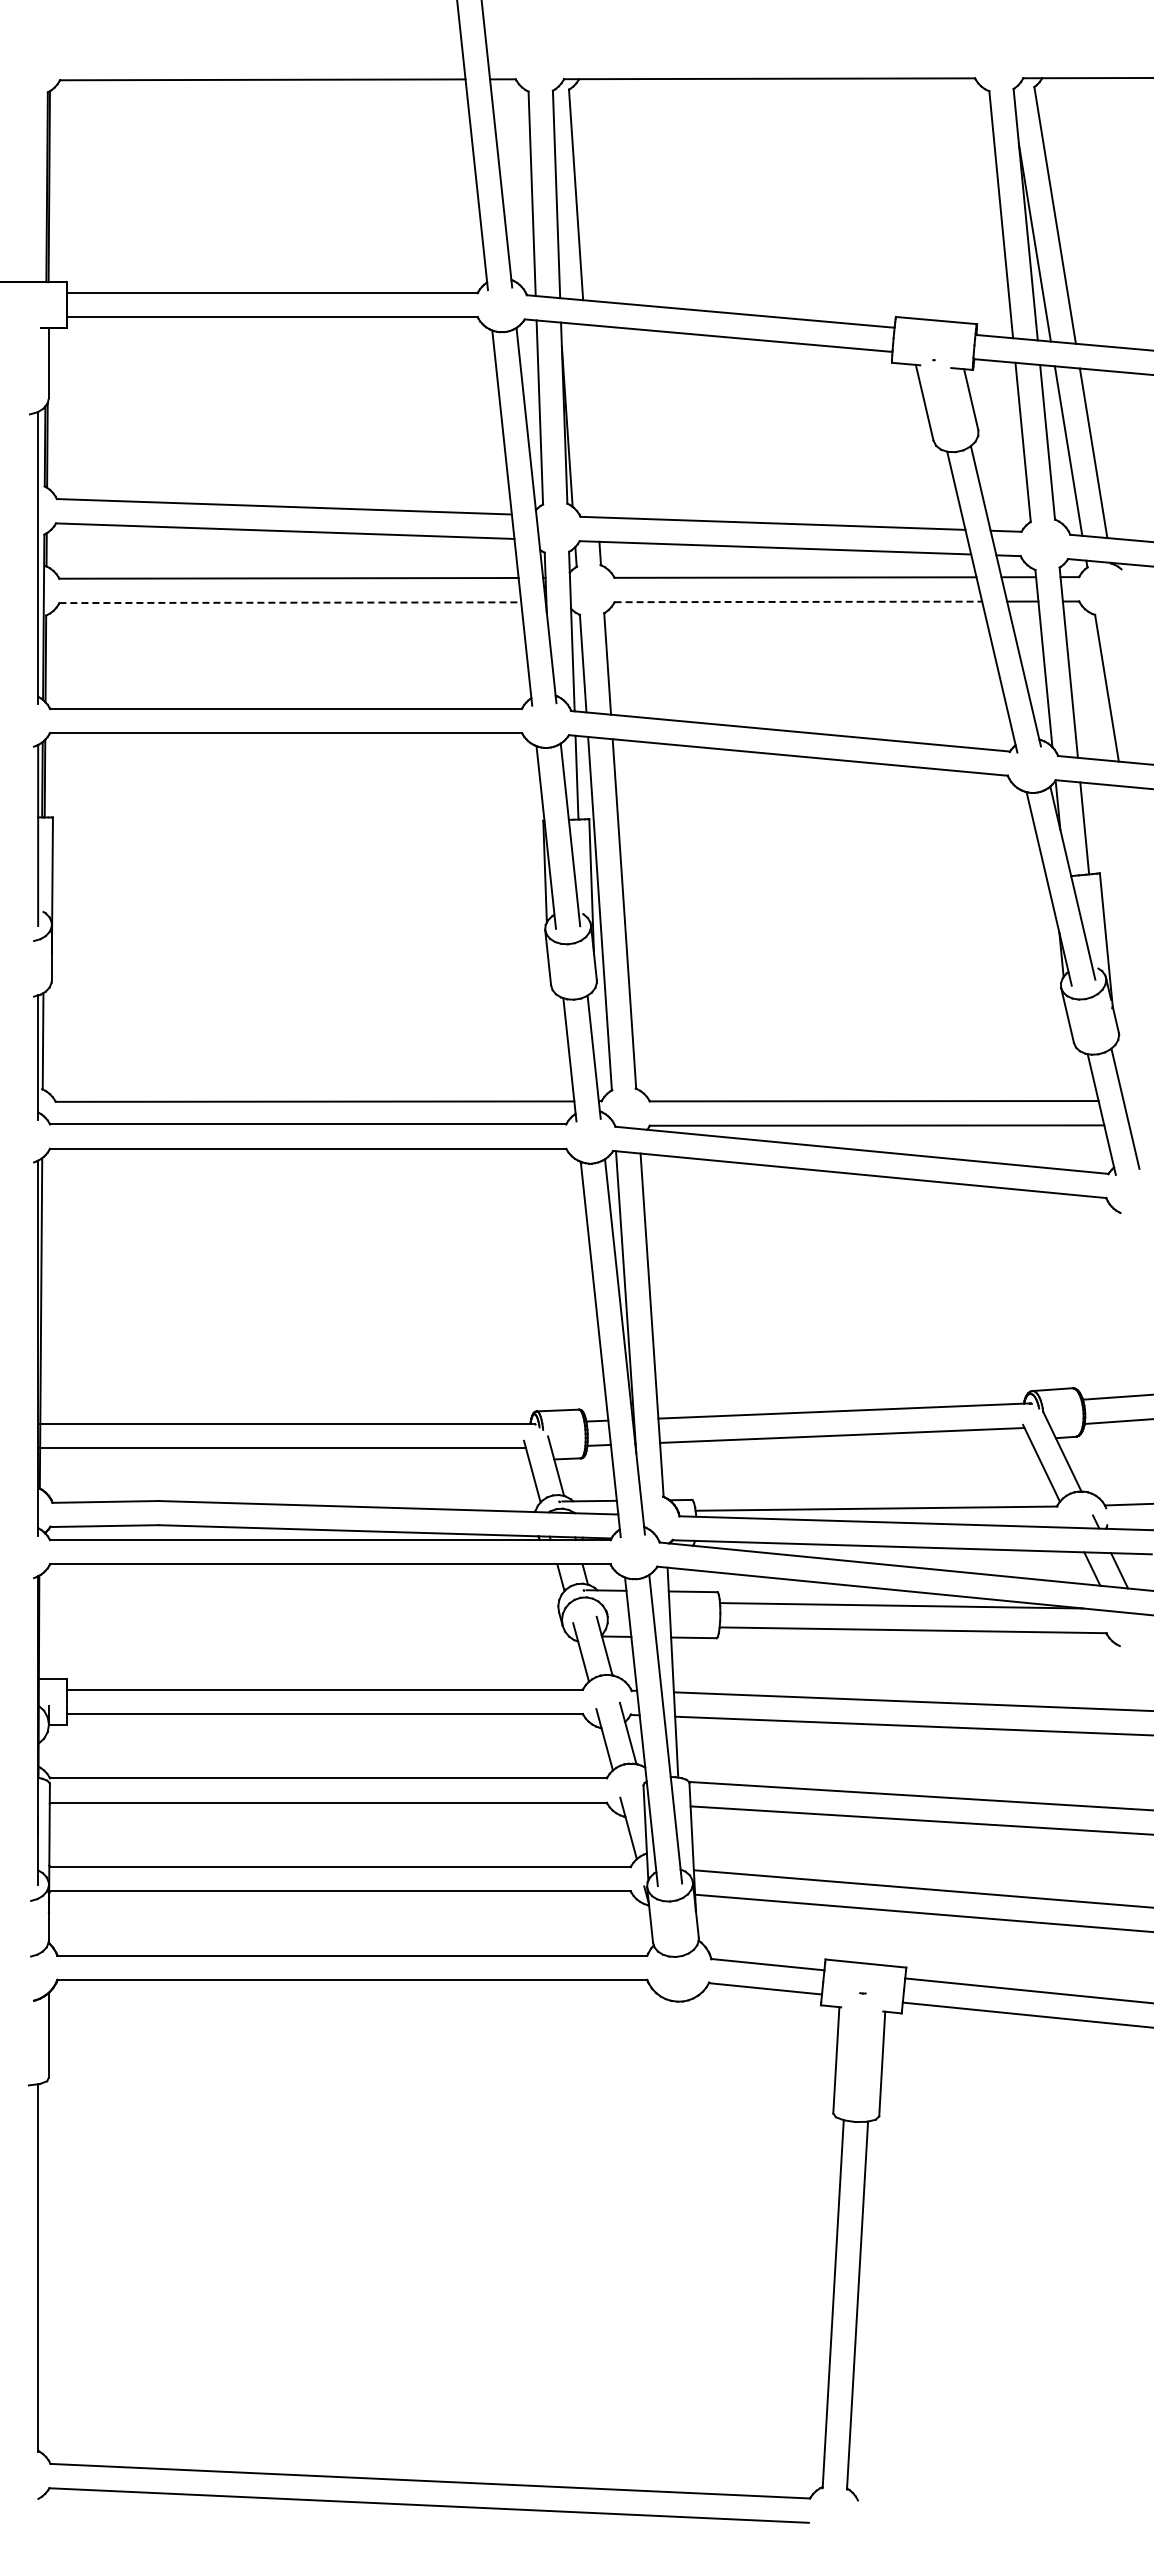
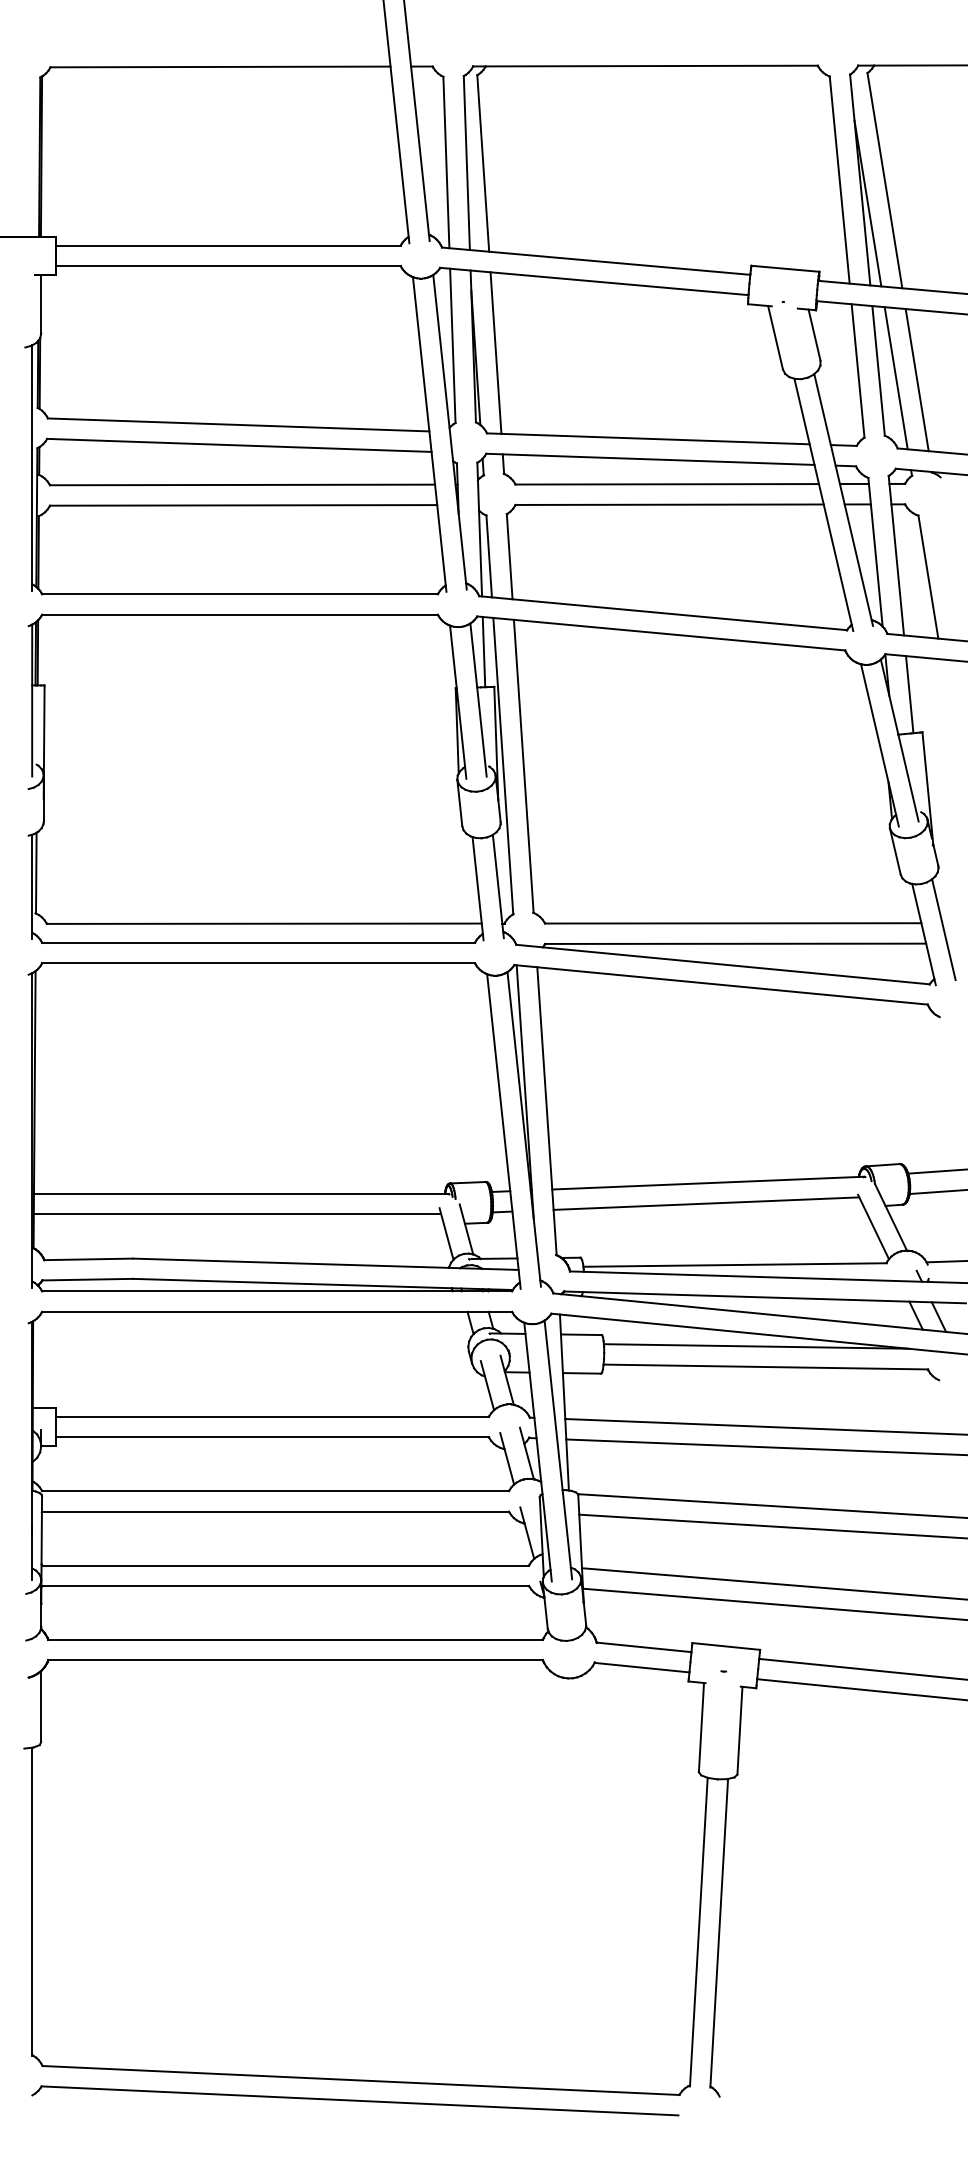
line: (590, 420) -> (495, 352), added
line: (798, 601) -> (669, 504), dashed -> solid
line: (290, 602) -> (243, 505), dashed -> solid

